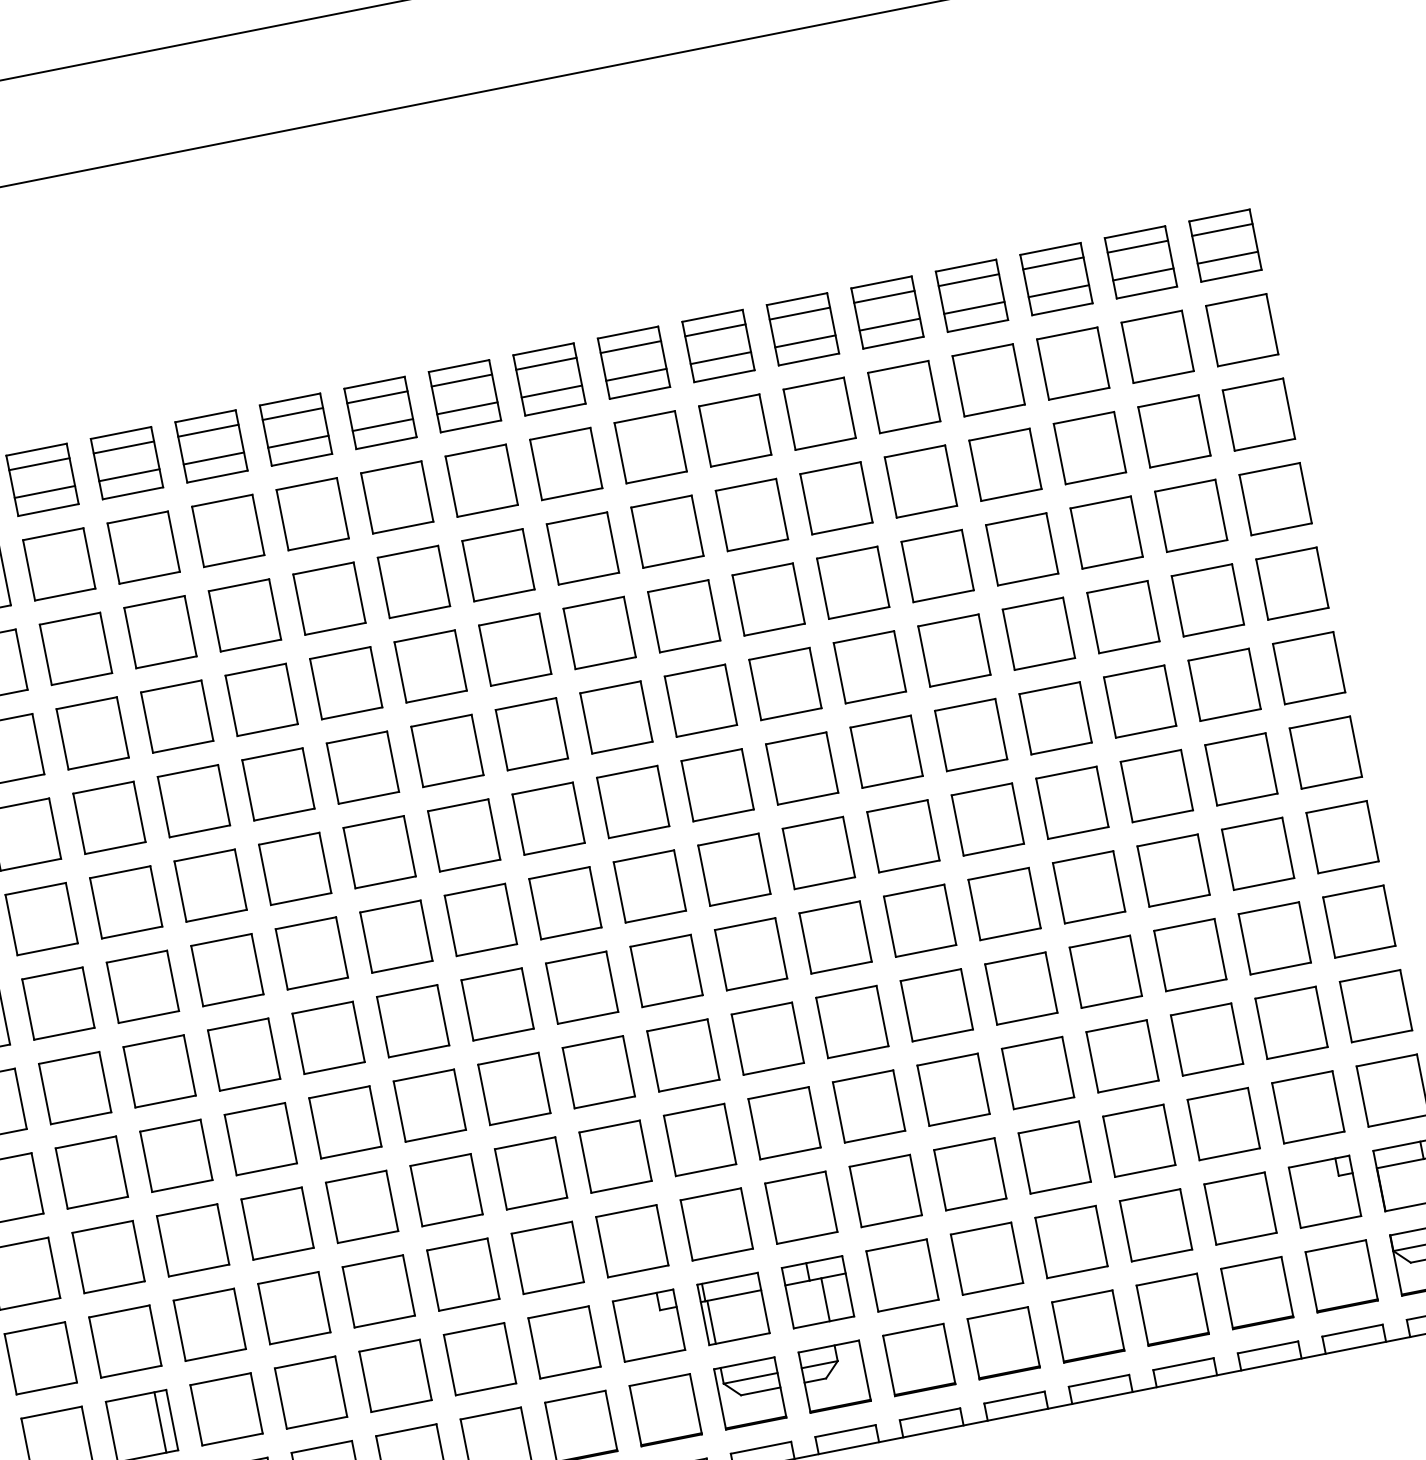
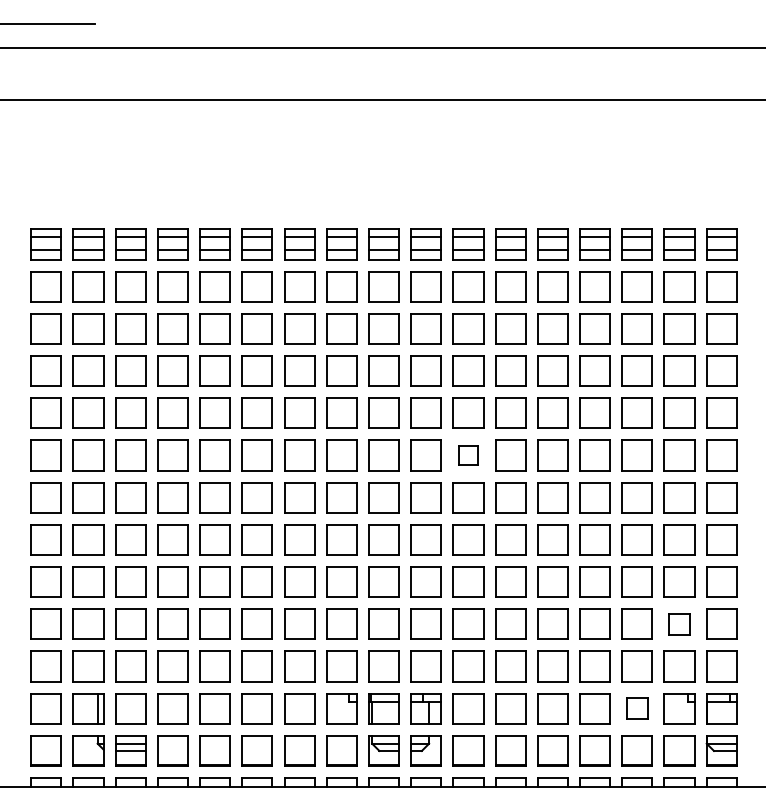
part: (802, 768) -> (468, 455), size x0.6
part: (1291, 1021) -> (679, 623), size x0.7
part: (1238, 1208) -> (636, 708), size x0.7

